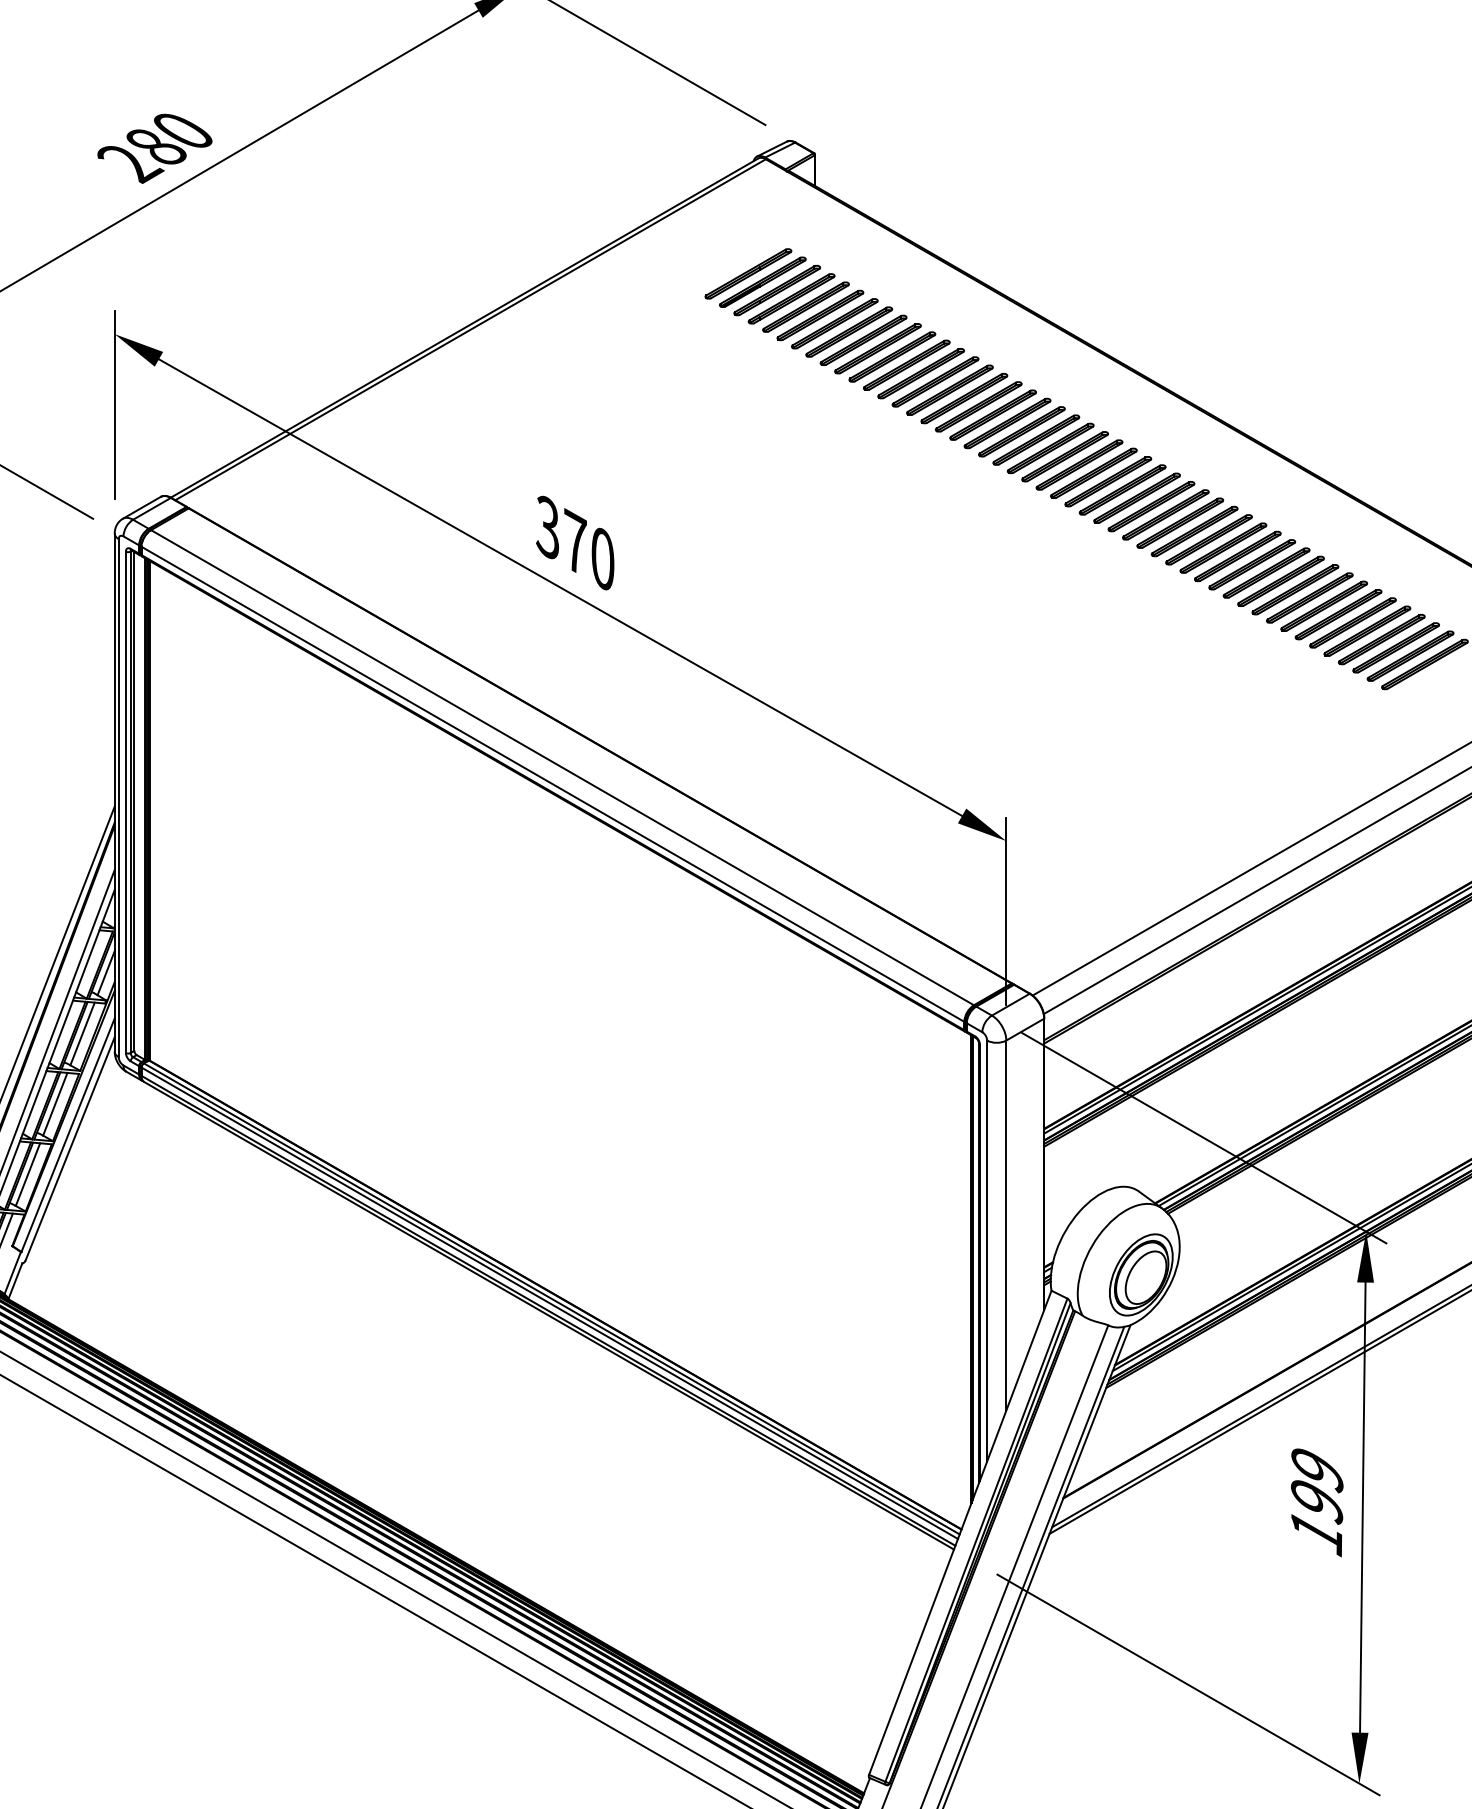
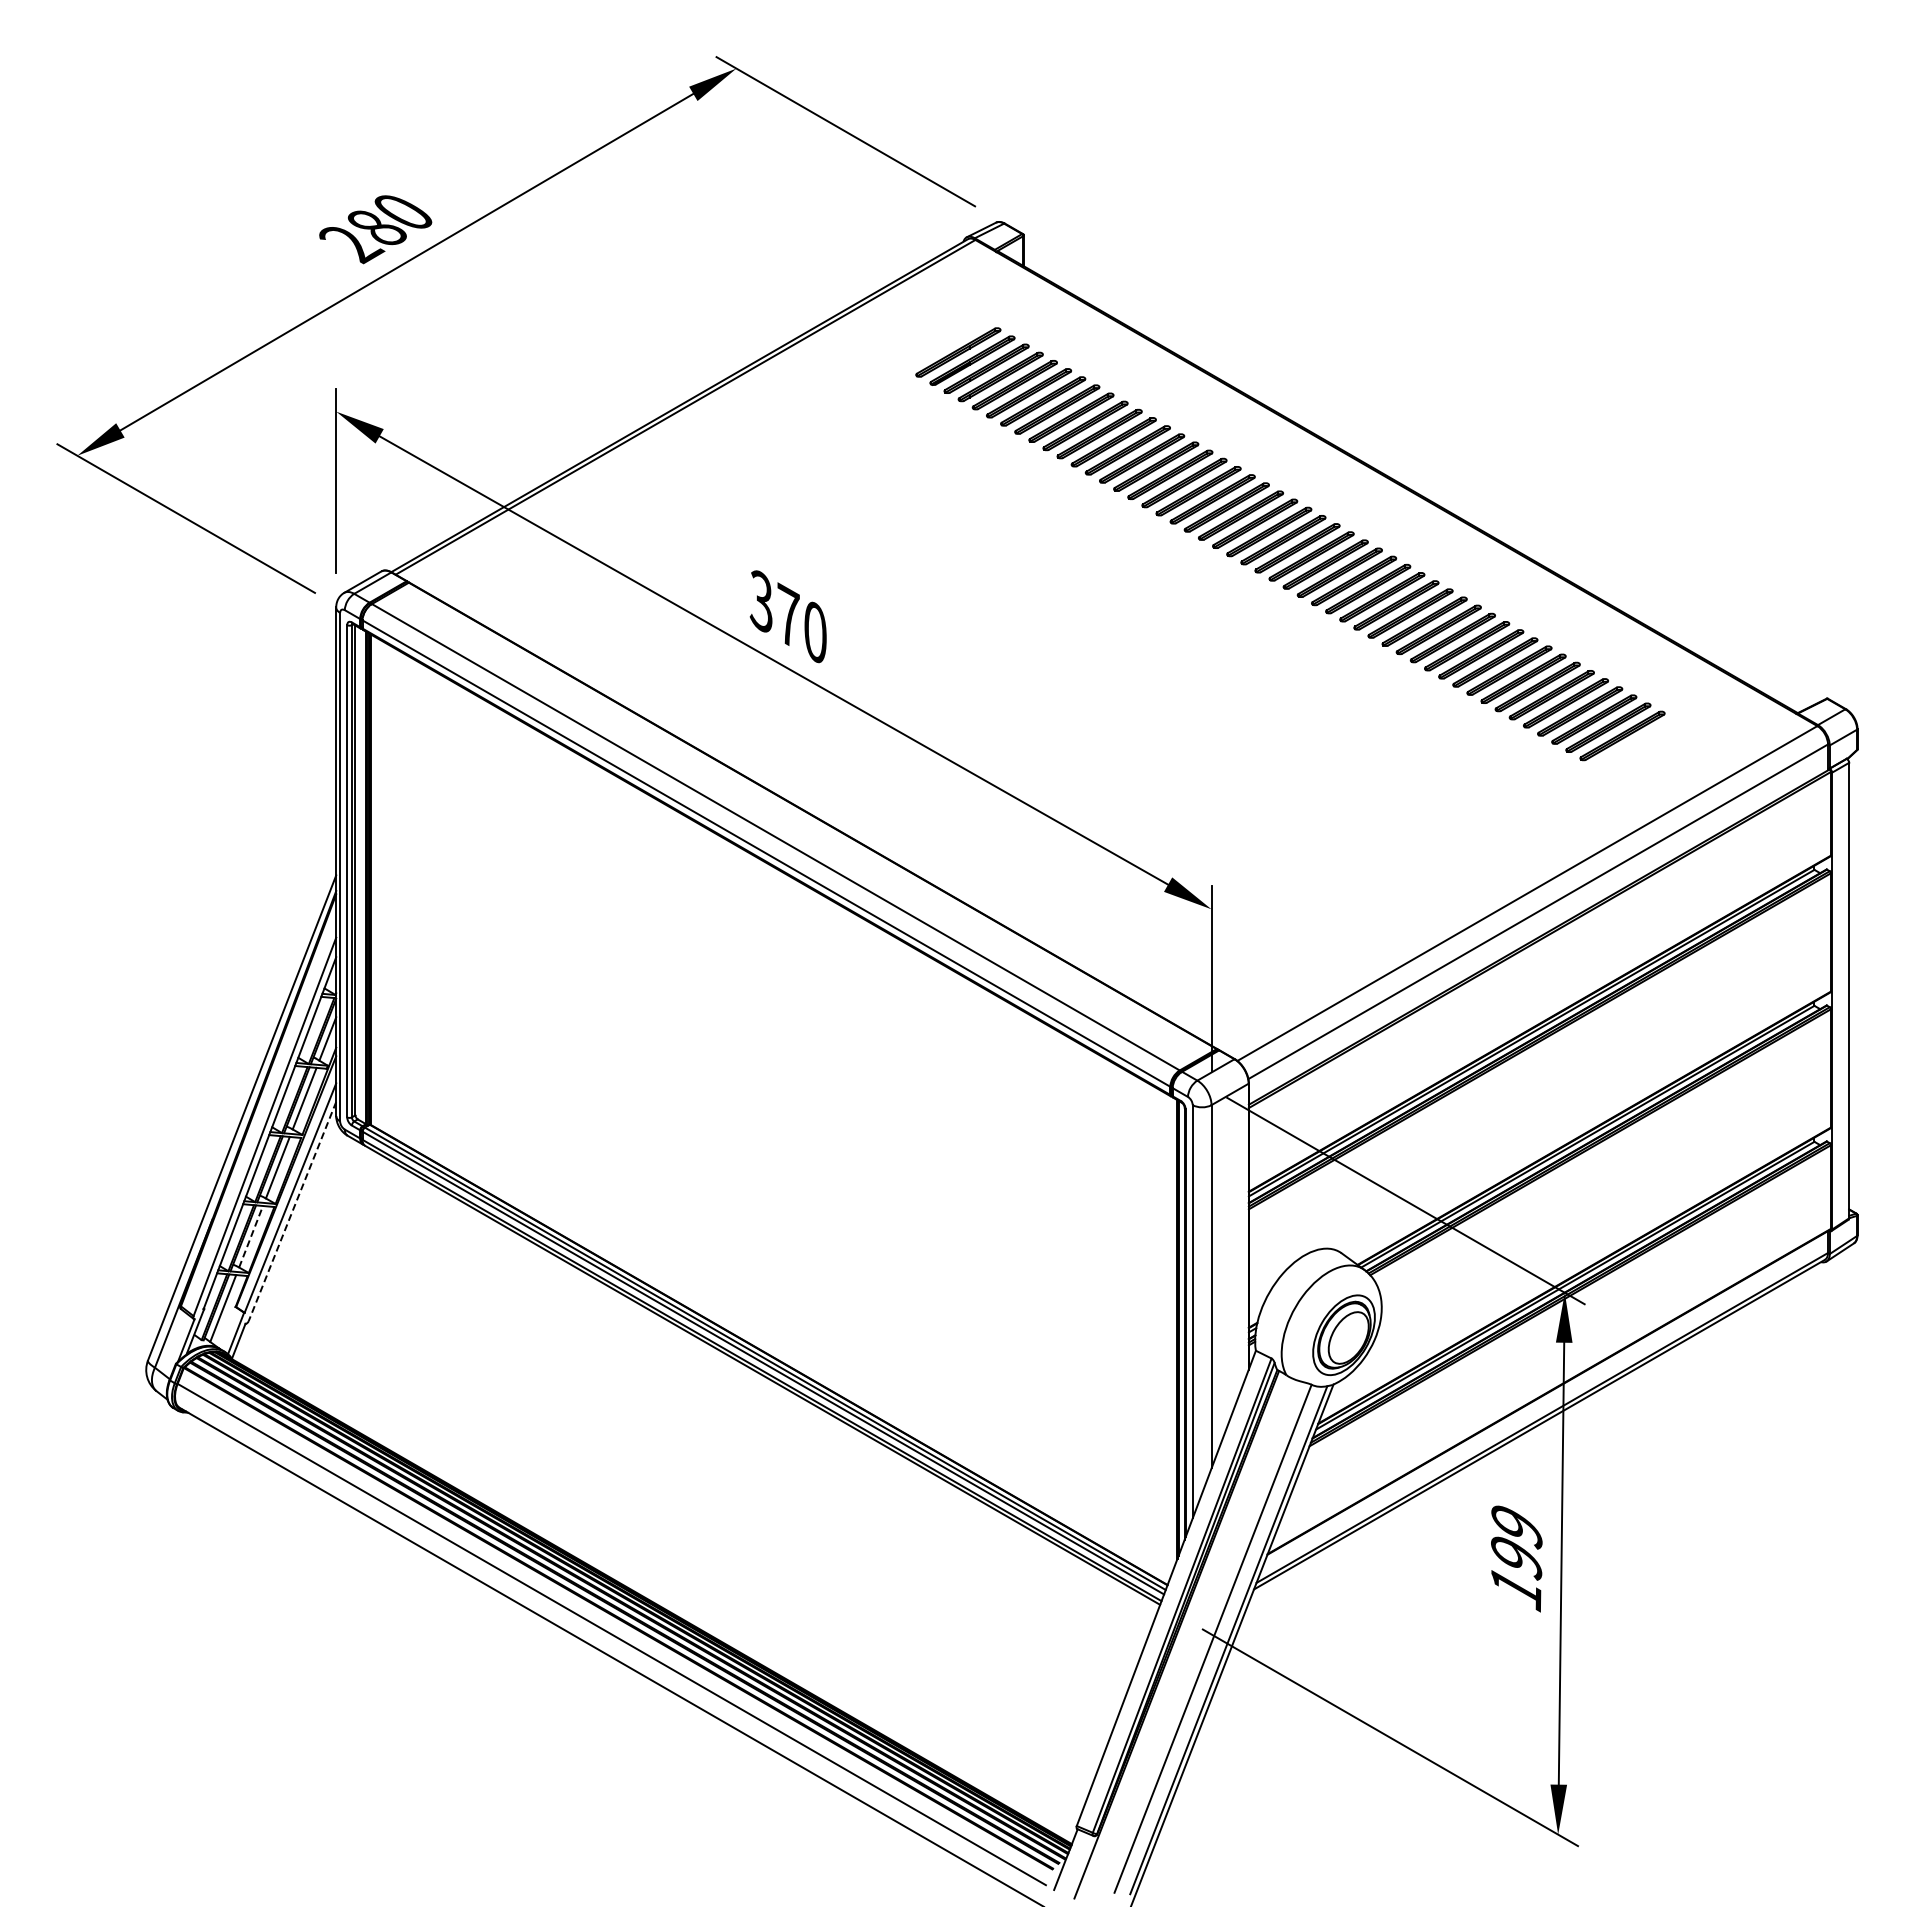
line: (70, 1148) -> (292, 1211), solid -> dashed
line: (28, 1174) -> (251, 1236), solid -> dashed

